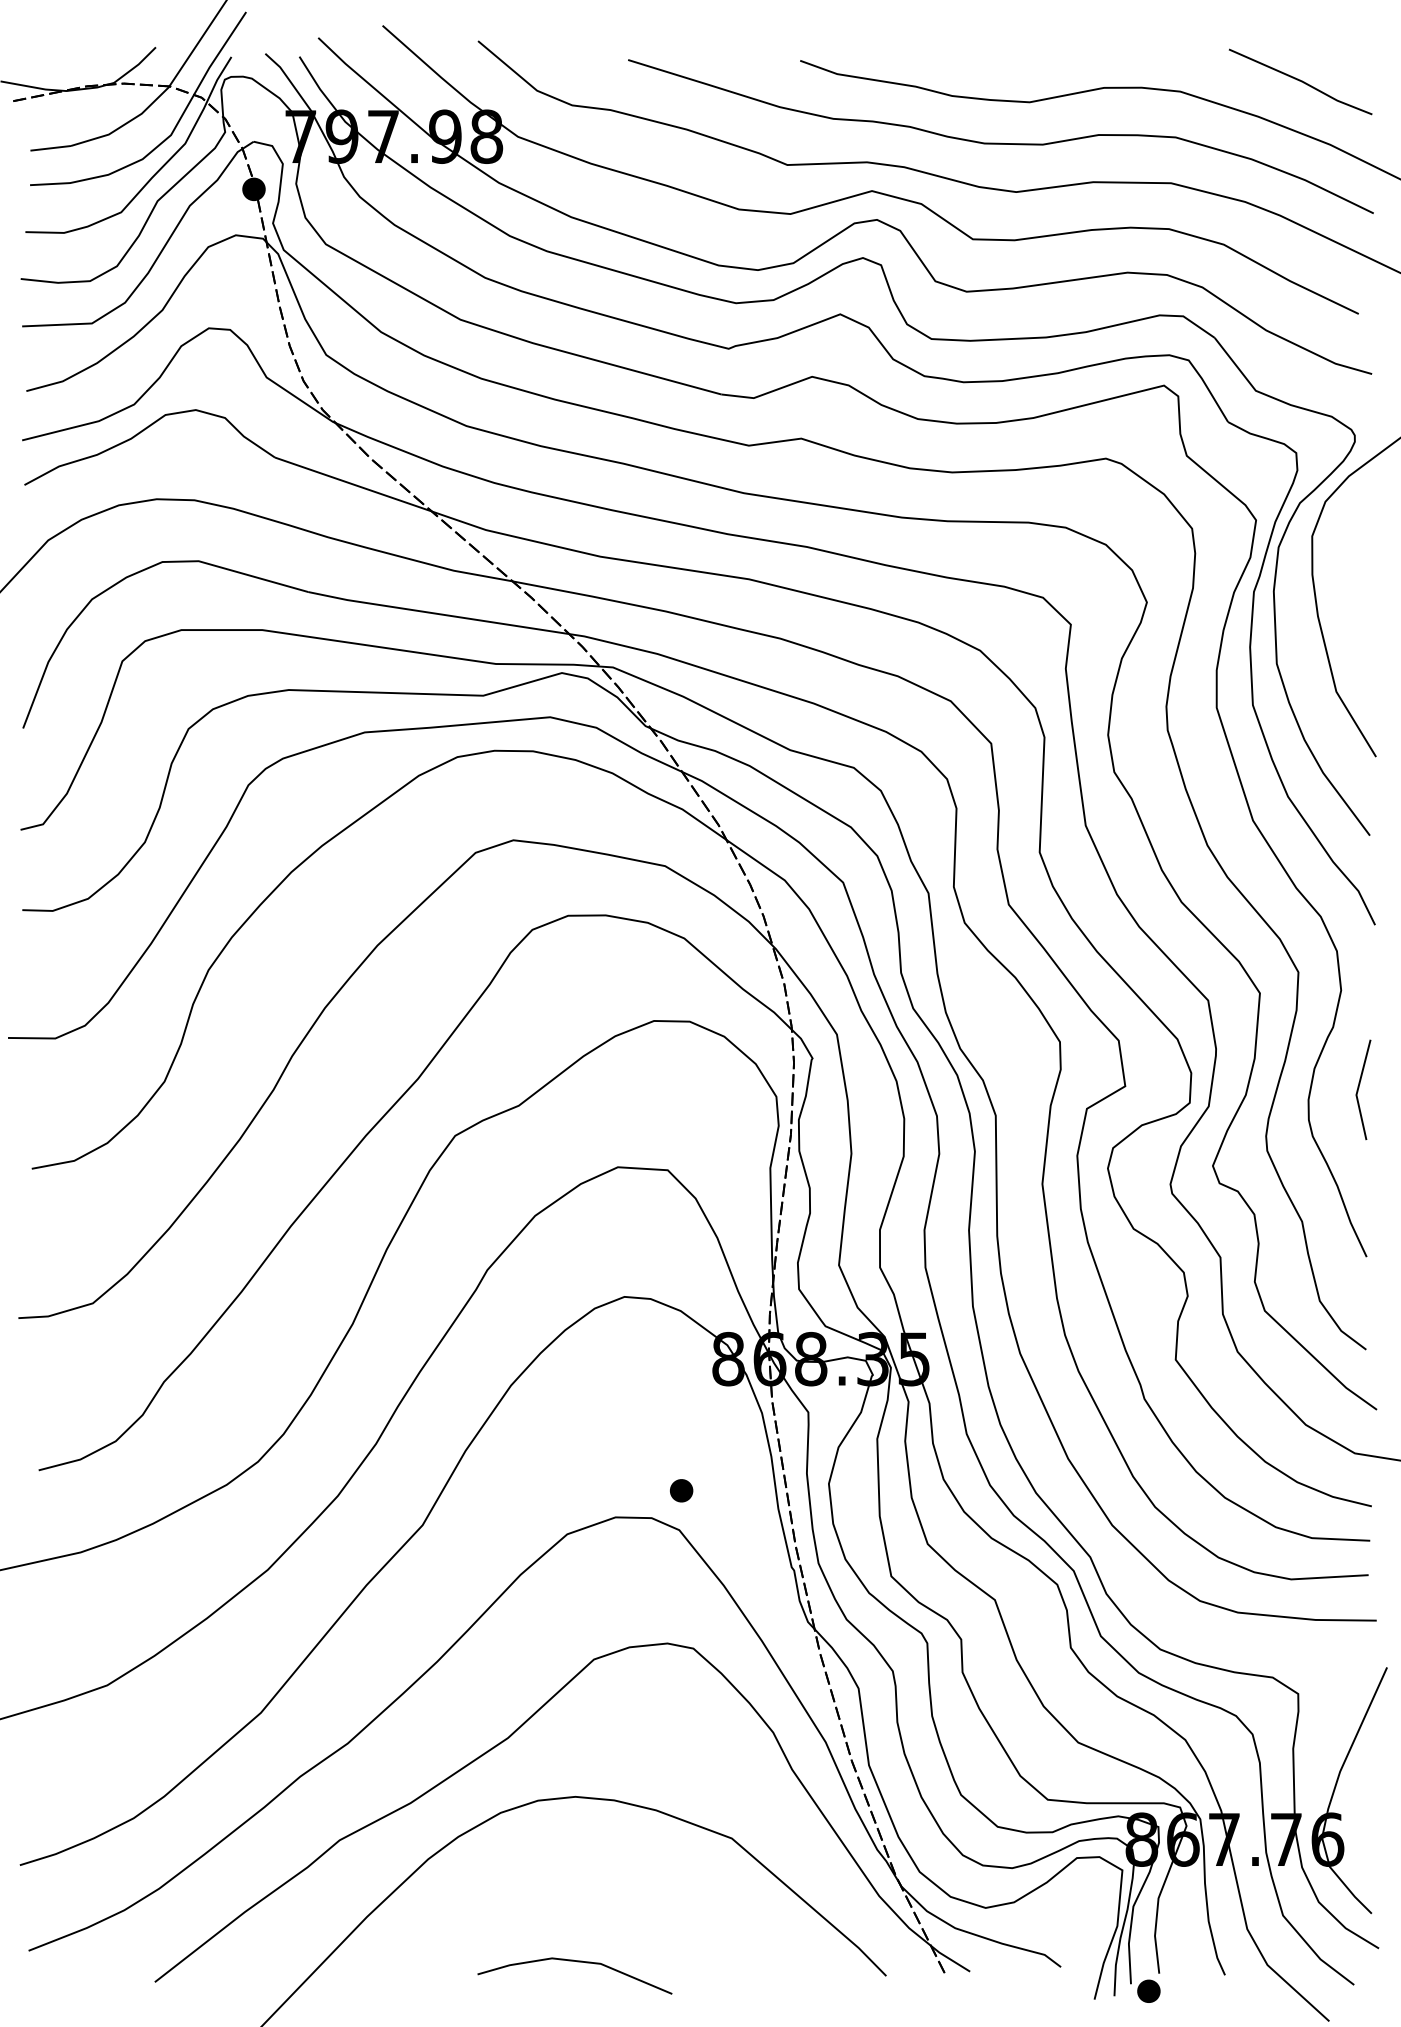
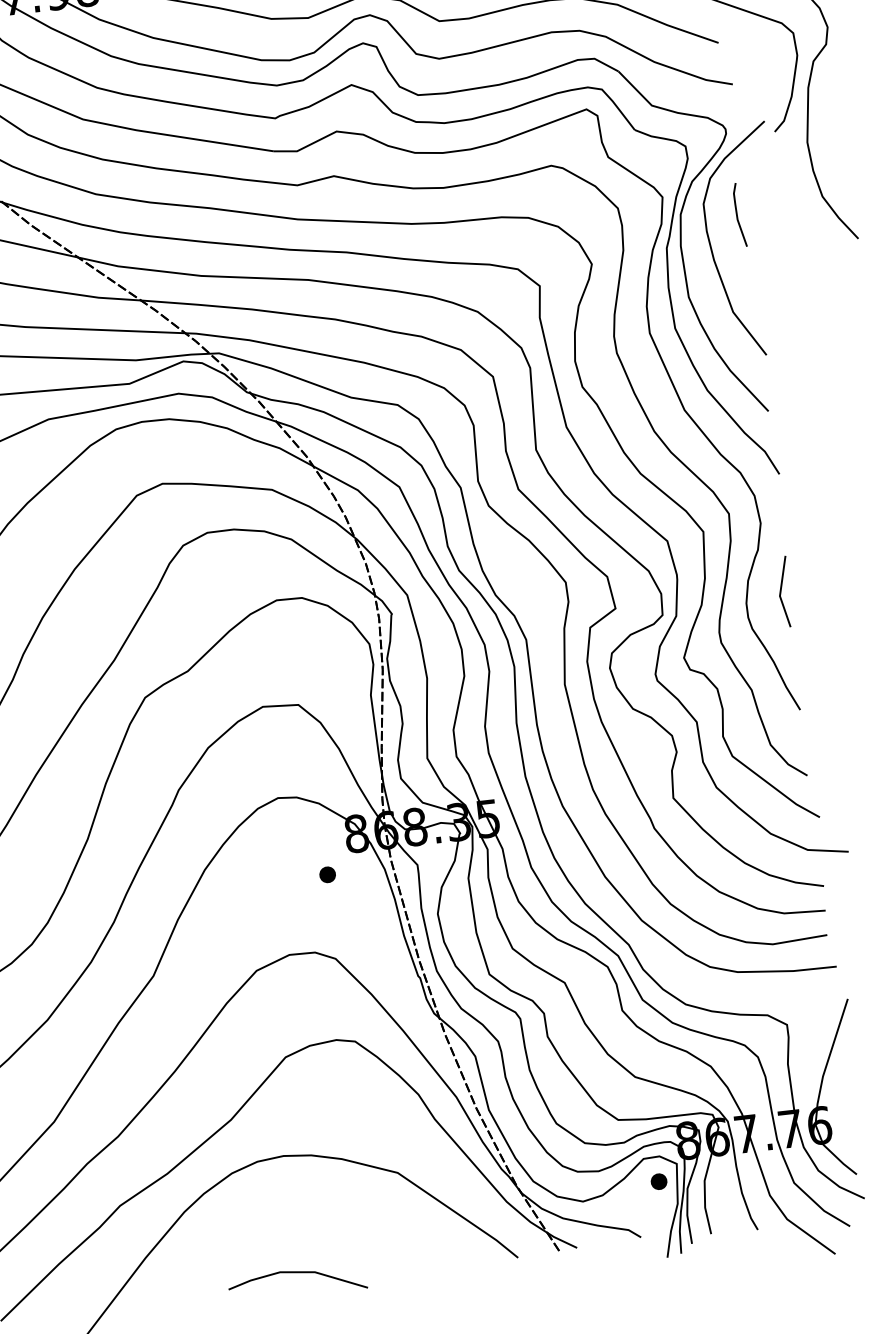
line: (1357, 557) -> (737, 215), added
part: (681, 1490) -> (327, 874), moved
part: (1148, 1990) -> (658, 1181), moved

